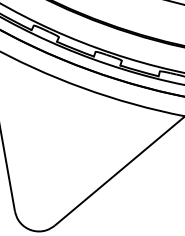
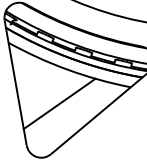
line: (68, 142) -> (59, 103), added

